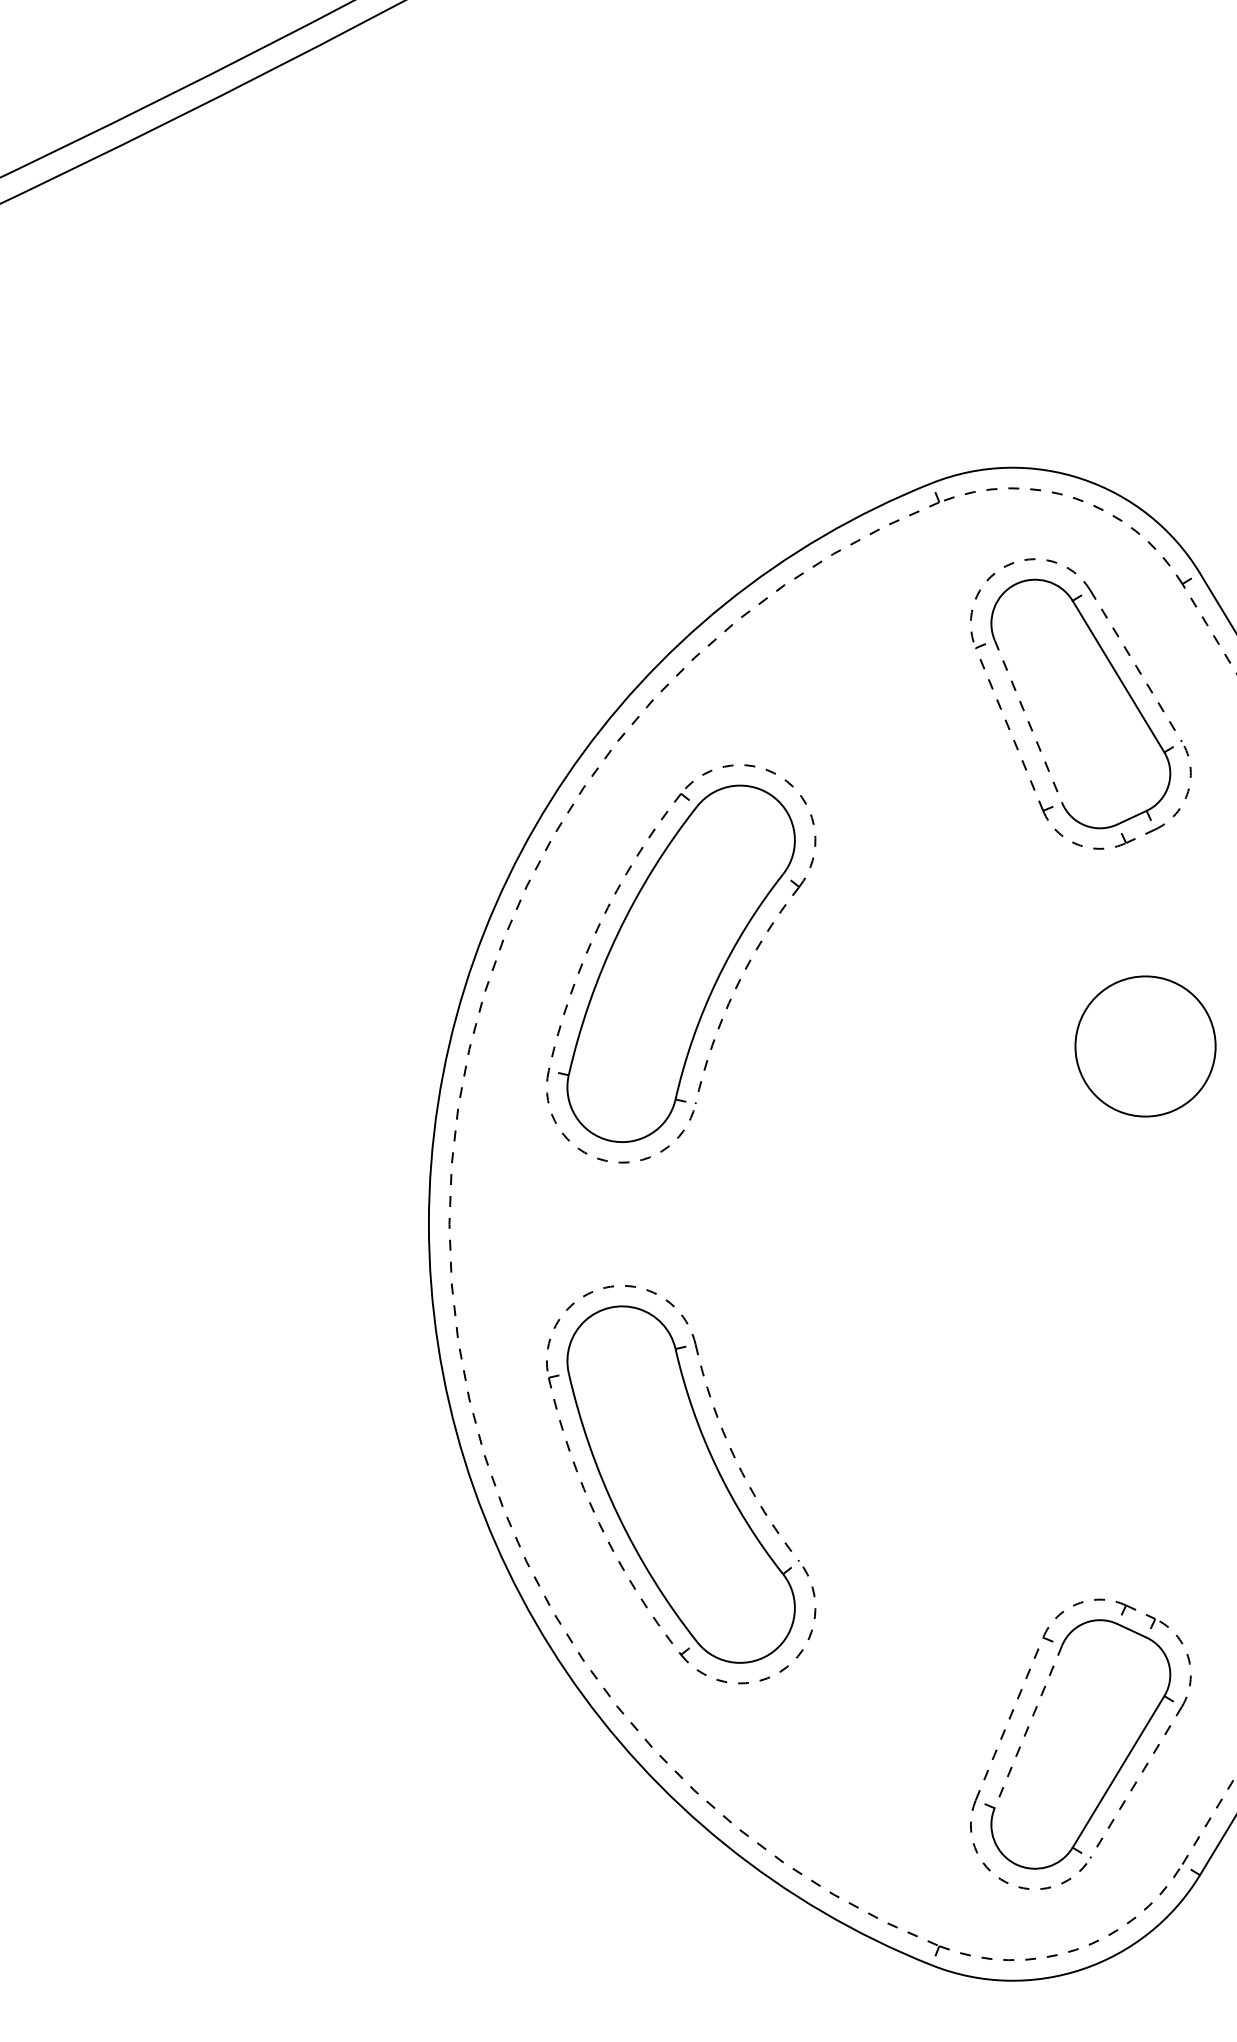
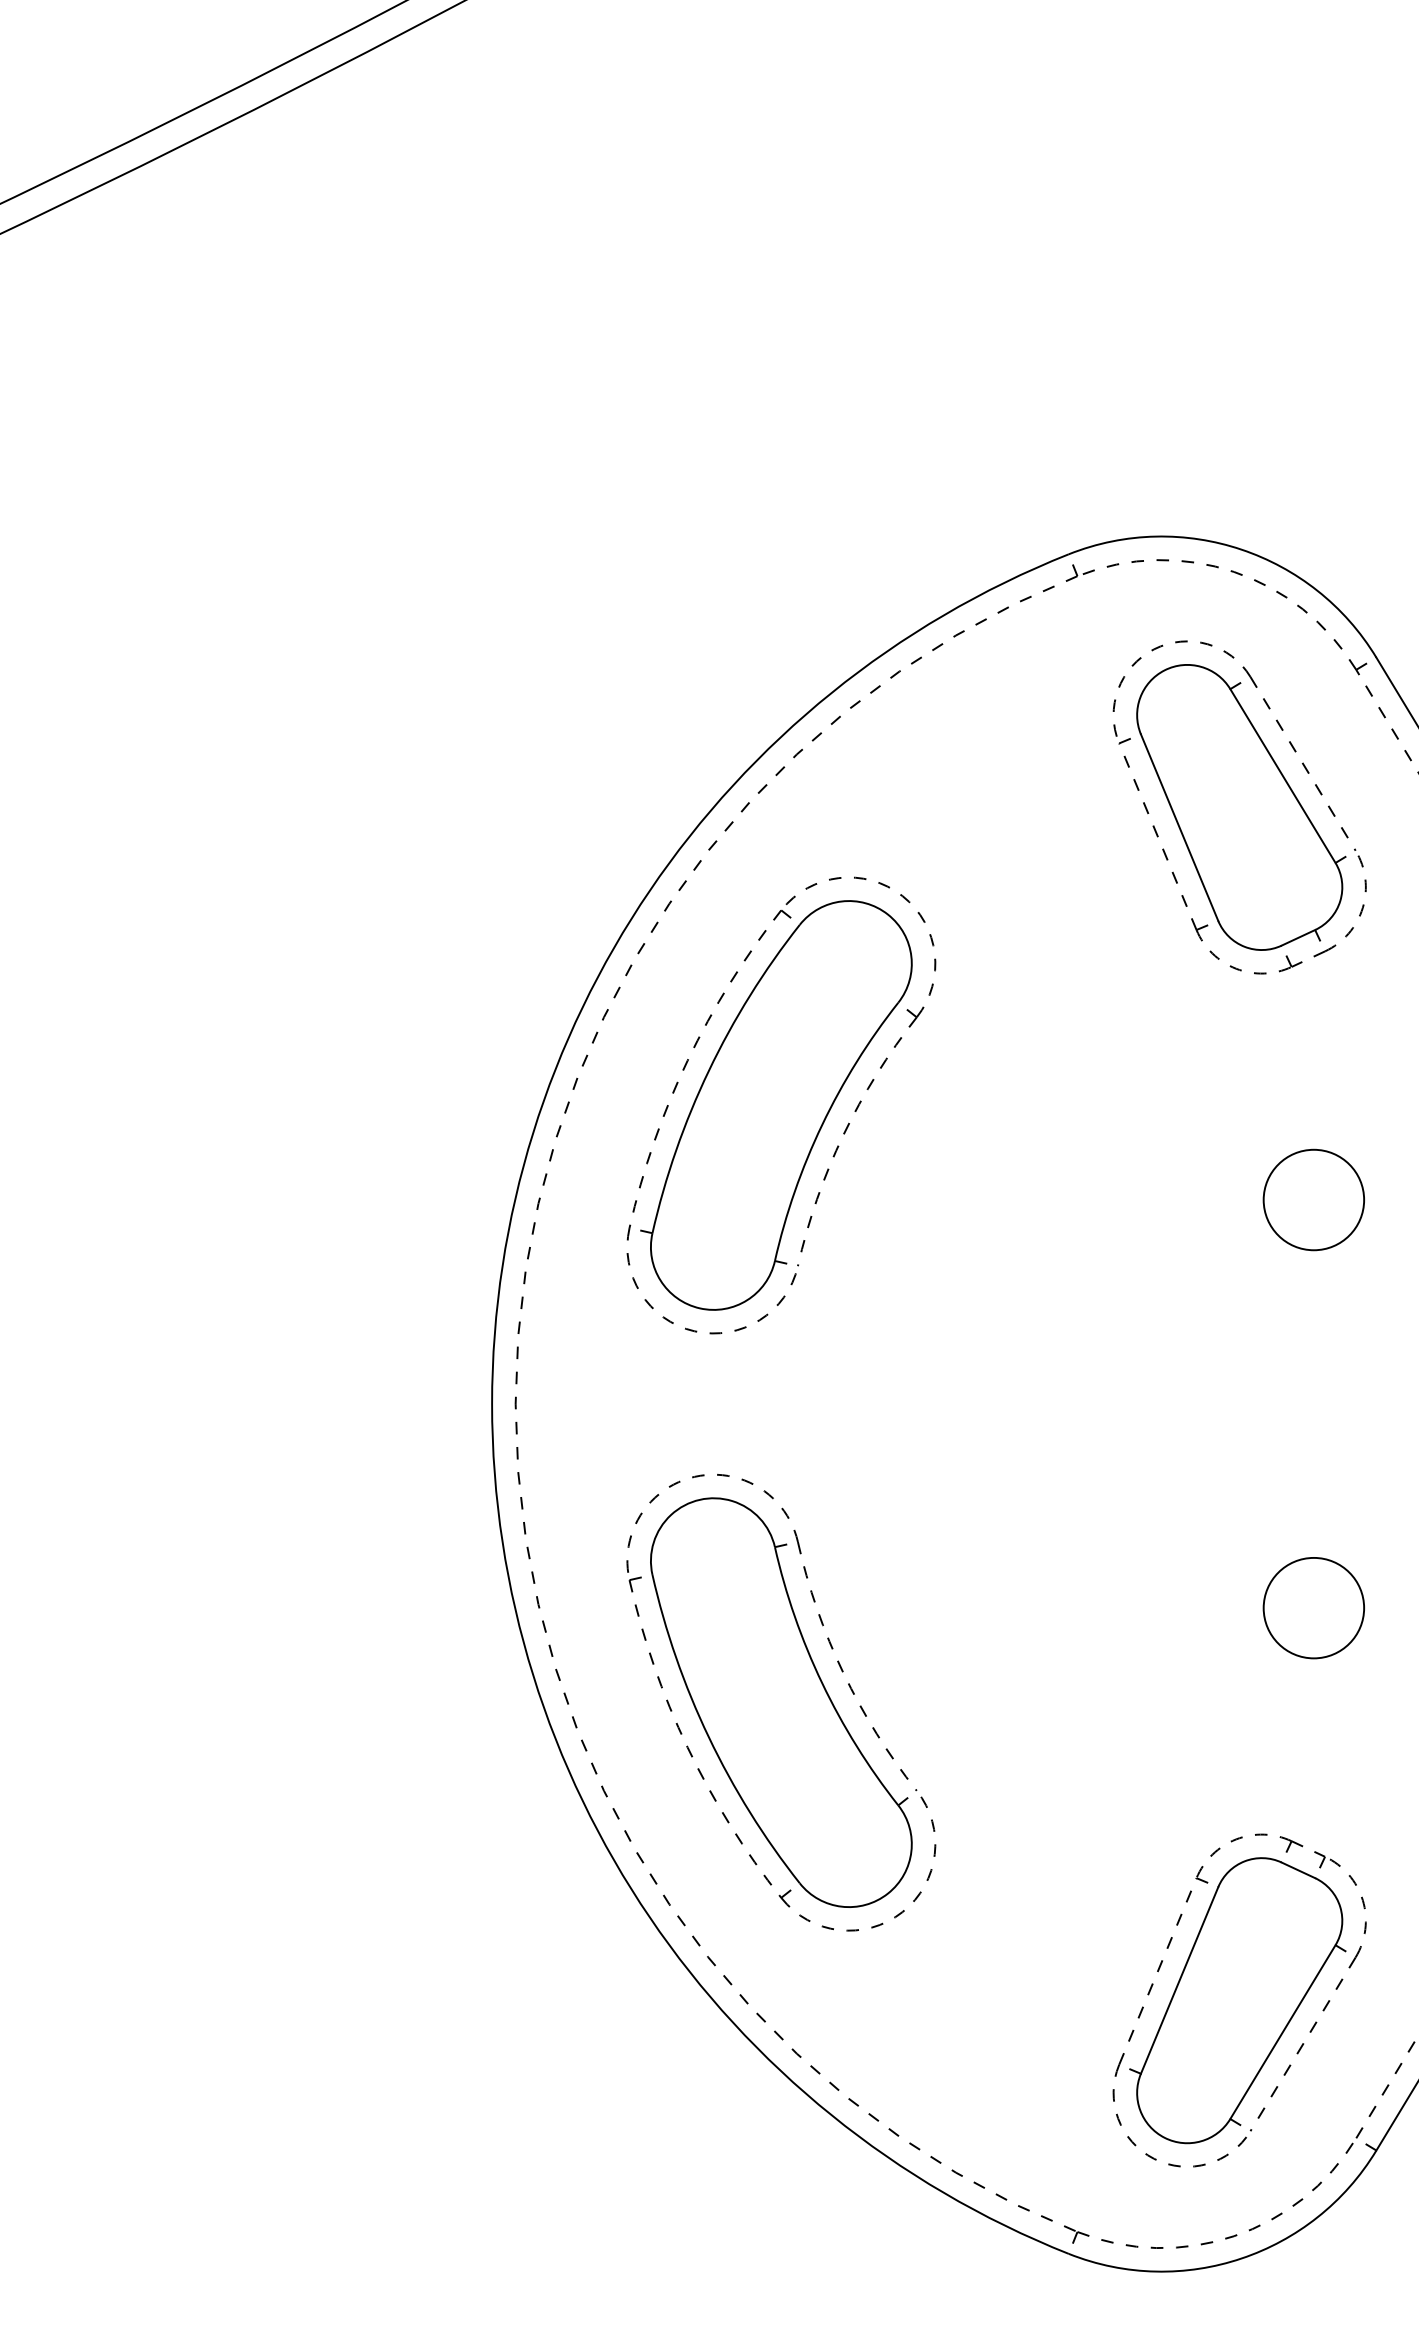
line: (1028, 722) -> (1179, 828), dashed -> solid
circle: (1145, 1045) -> (1313, 1199), size x0.62
circle: (1145, 1401) -> (1313, 1607), added
line: (1028, 1727) -> (1179, 1981), dashed -> solid

